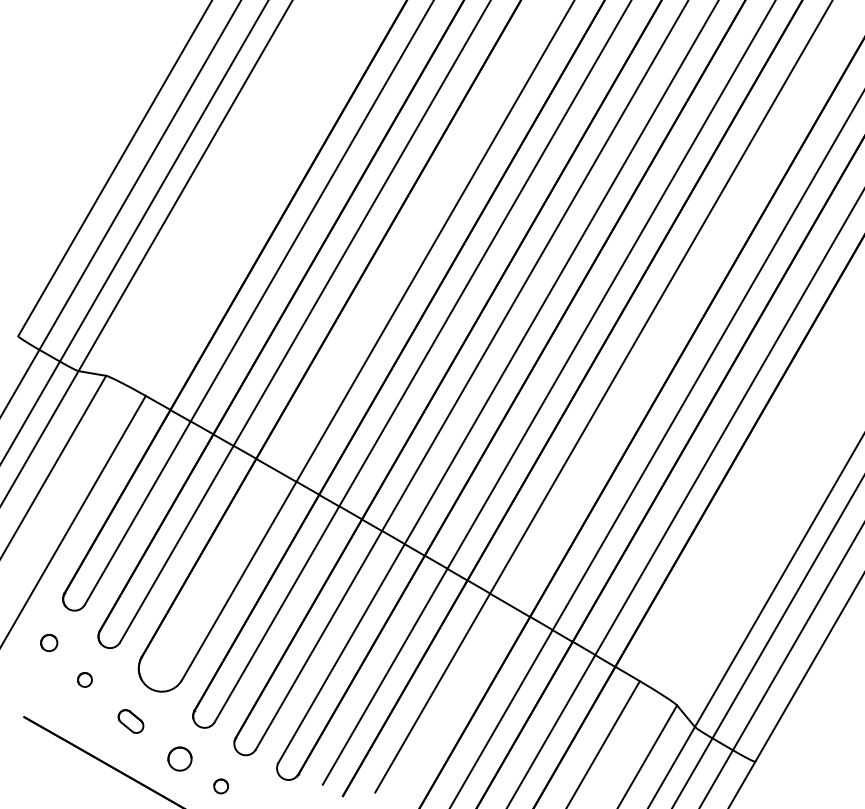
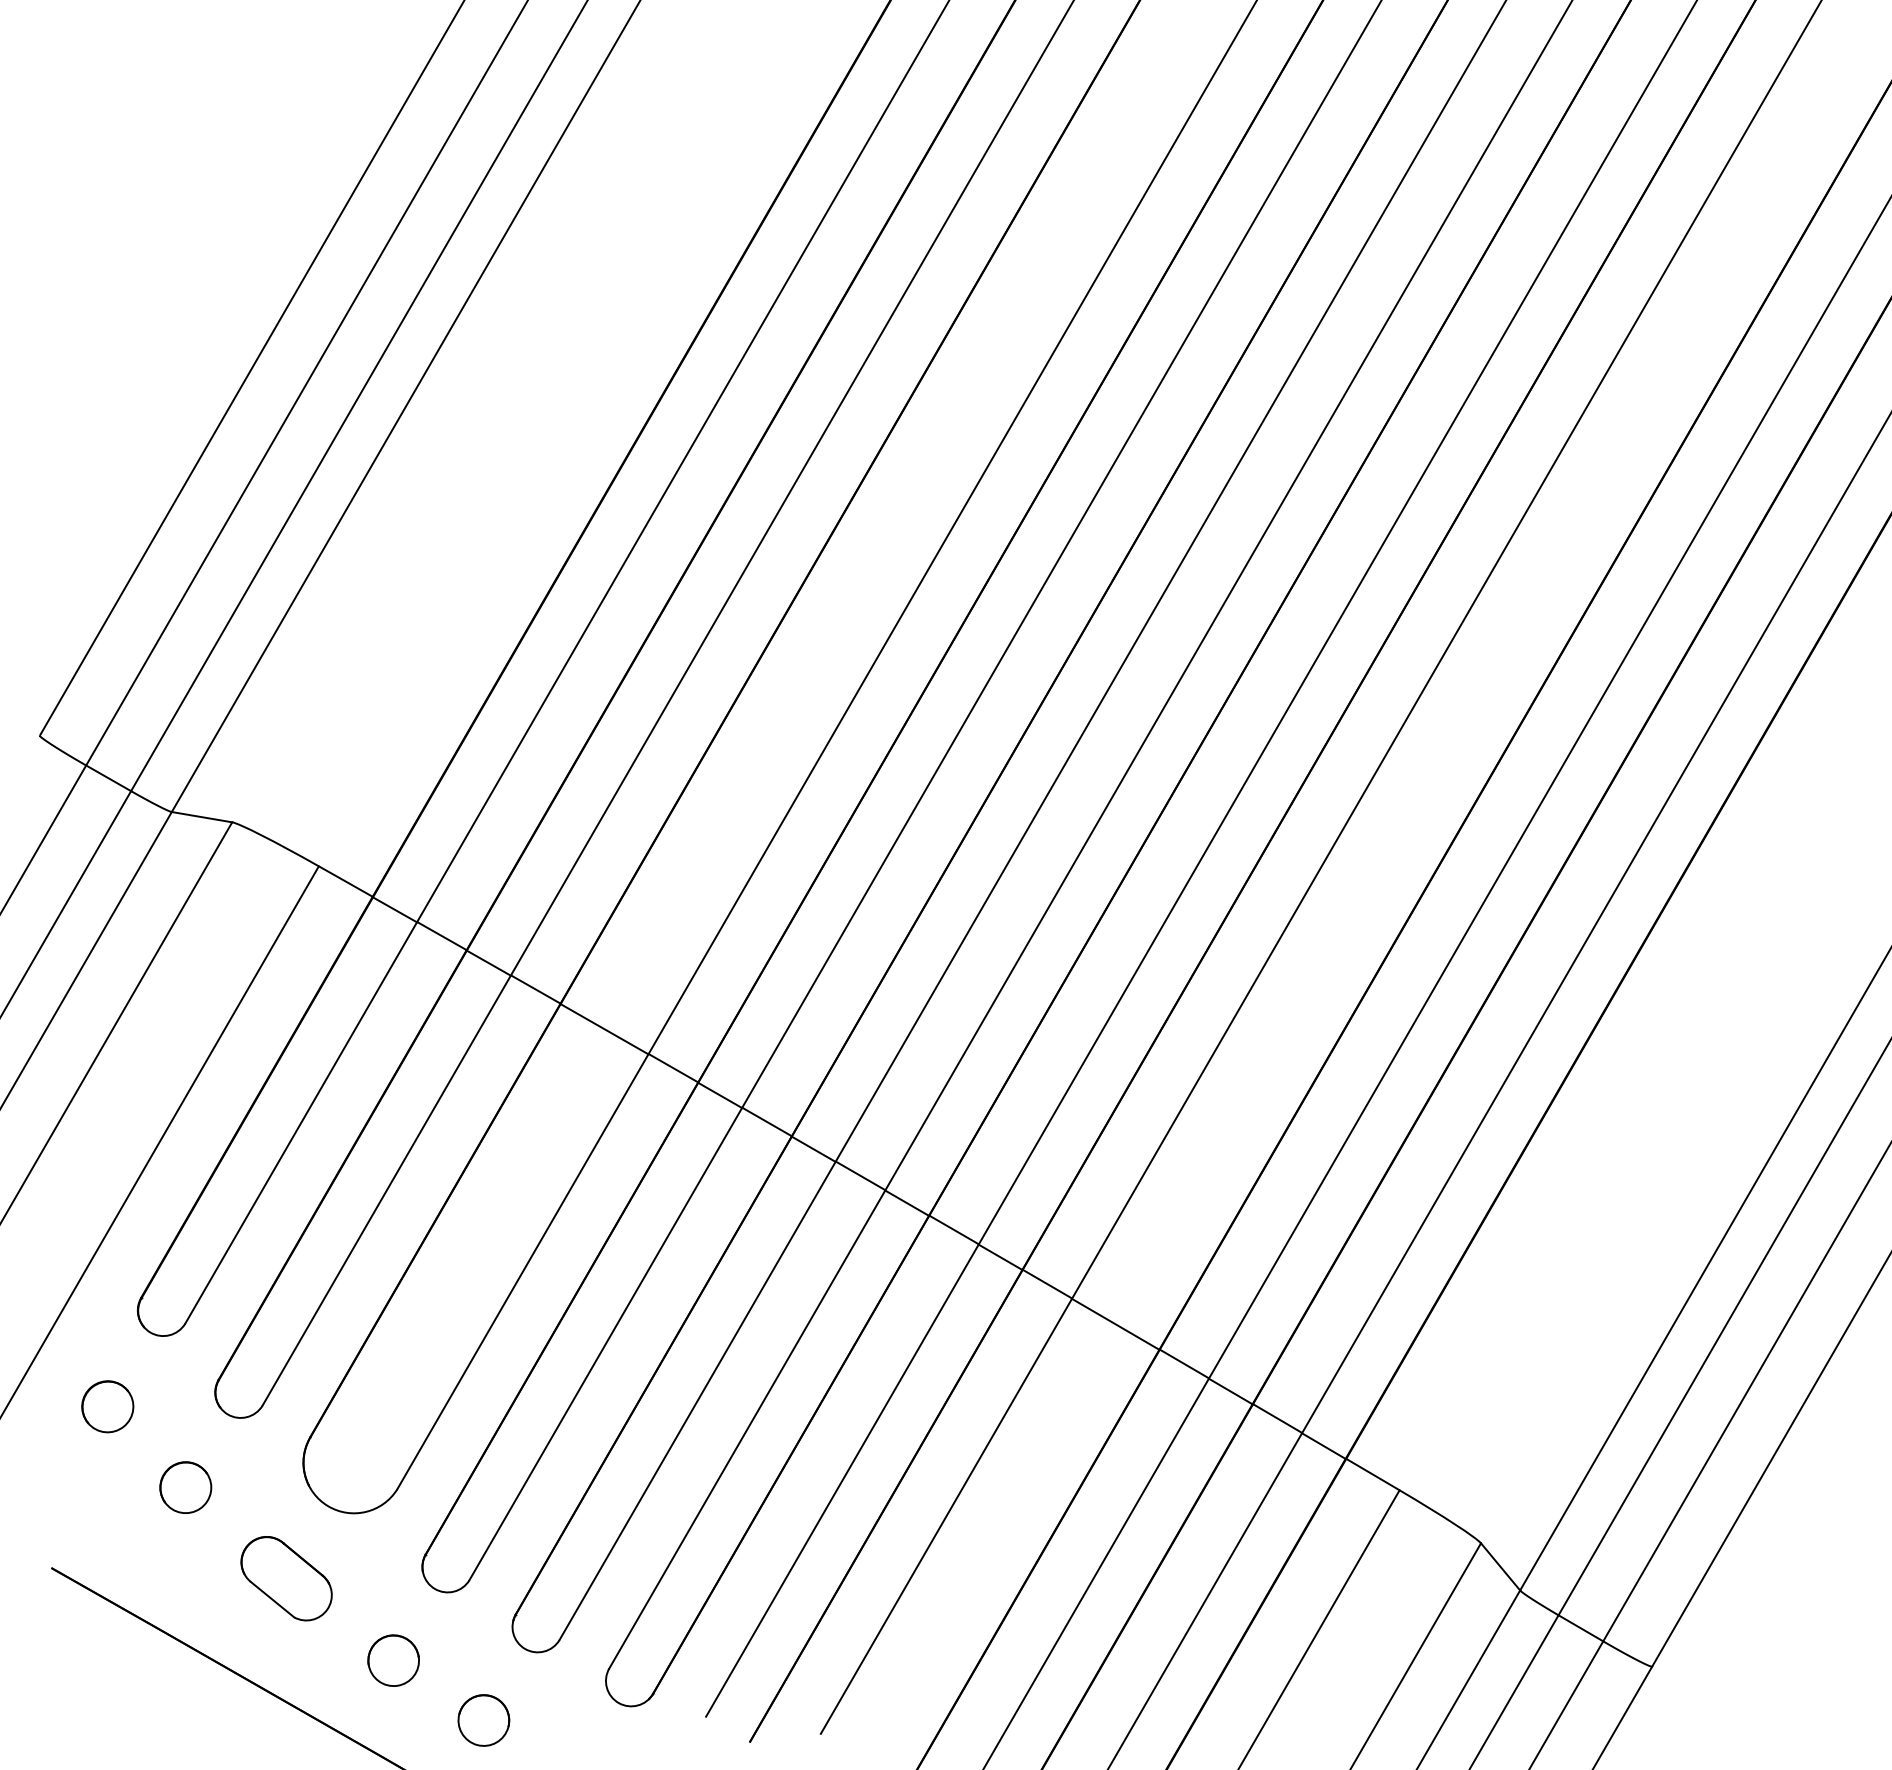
part: (48, 642) -> (106, 1405), size x1.43
part: (84, 679) -> (184, 1486), size x1.67
part: (130, 721) -> (285, 1578), size x1.67
part: (220, 786) -> (482, 1720), size x1.67

